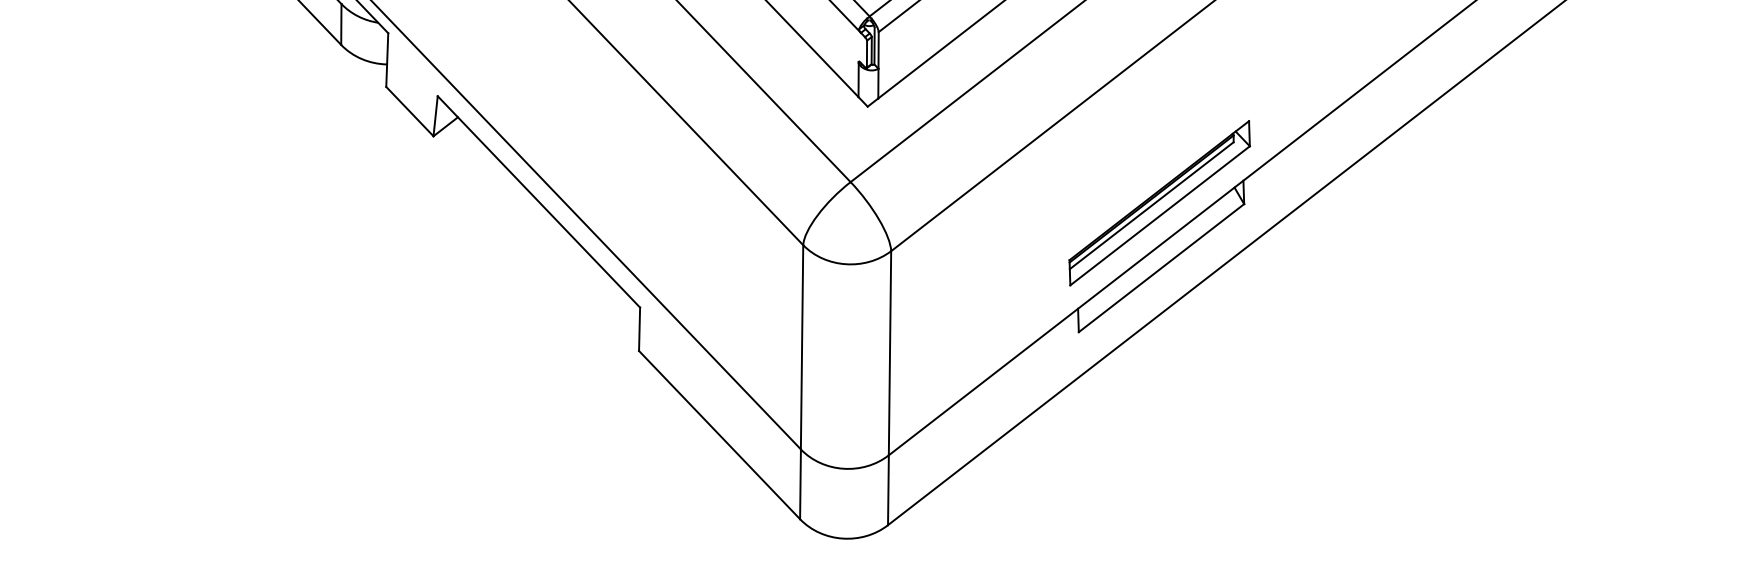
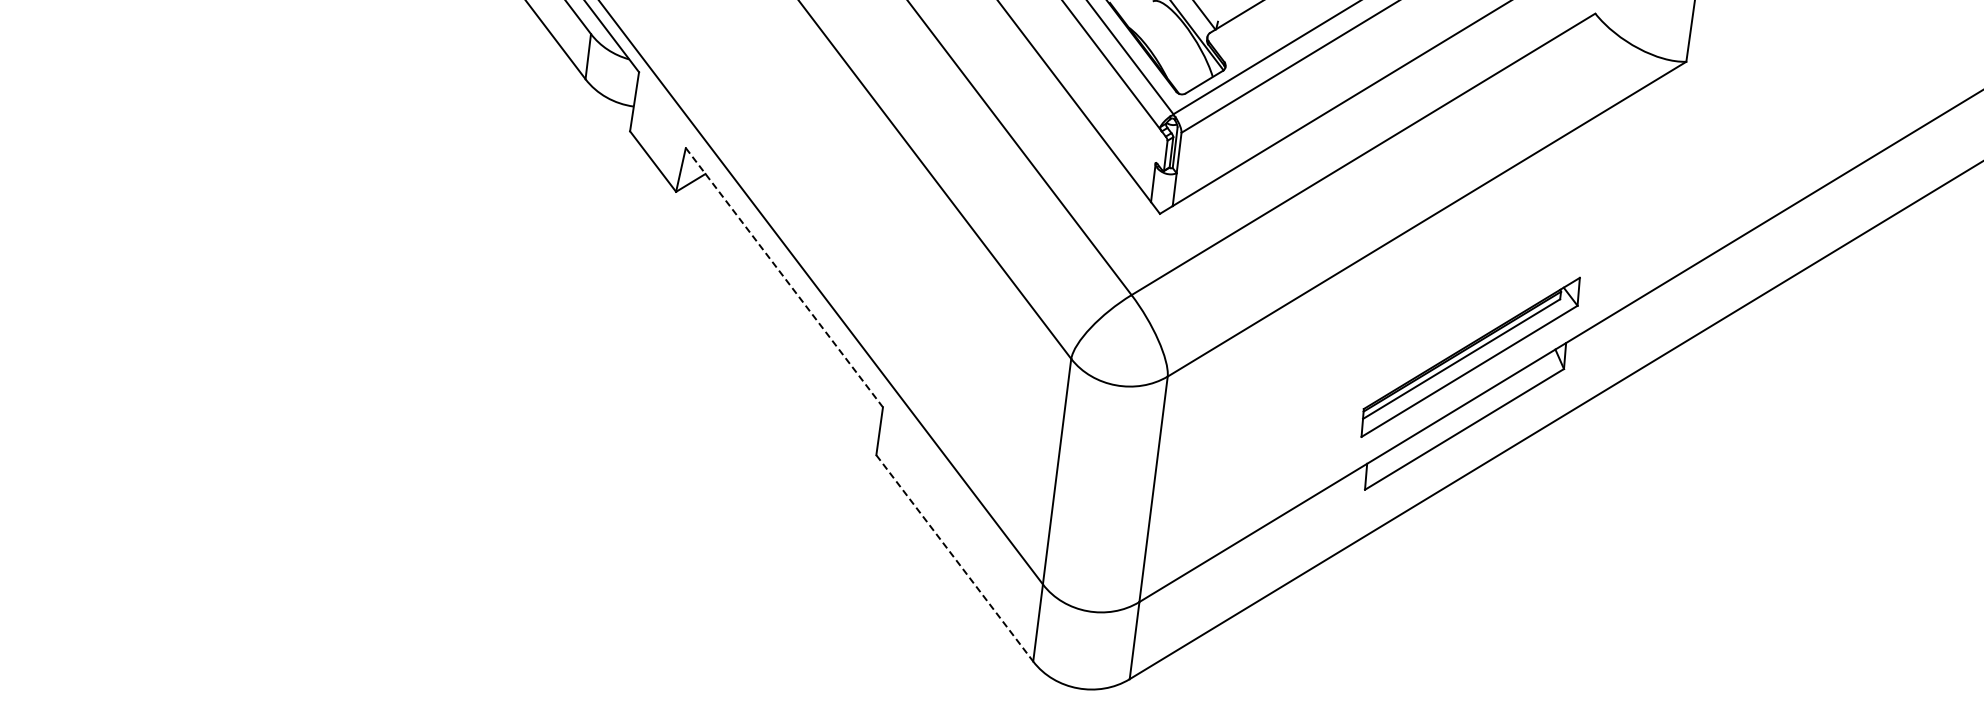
line: (538, 201) -> (784, 277), solid -> dashed
line: (719, 435) -> (954, 558), solid -> dashed

